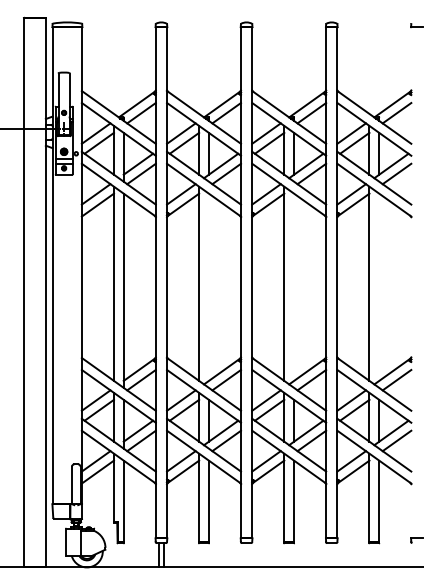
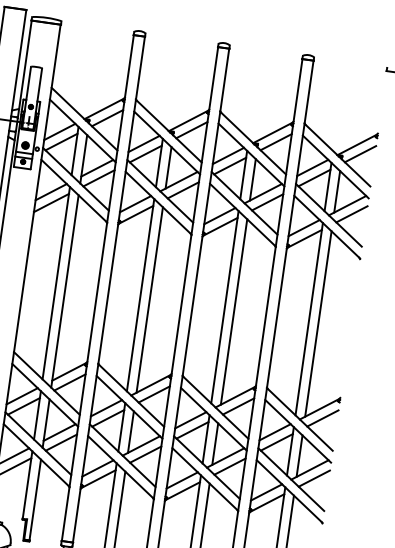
line: (208, 286) -> (149, 299), added
line: (294, 286) -> (234, 311), added
line: (379, 286) -> (318, 323), added

